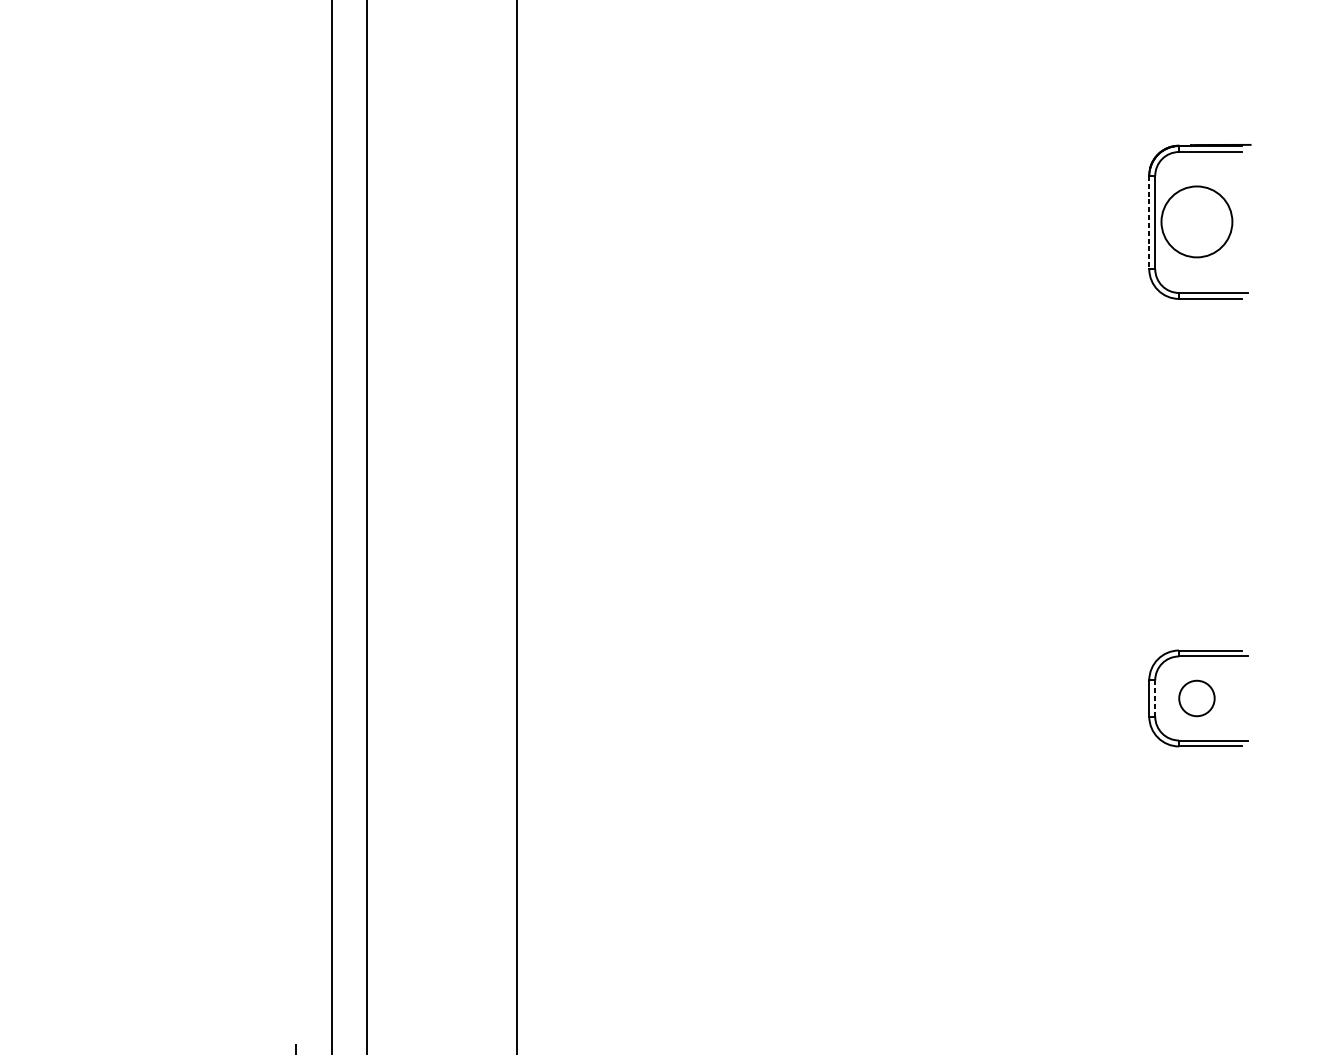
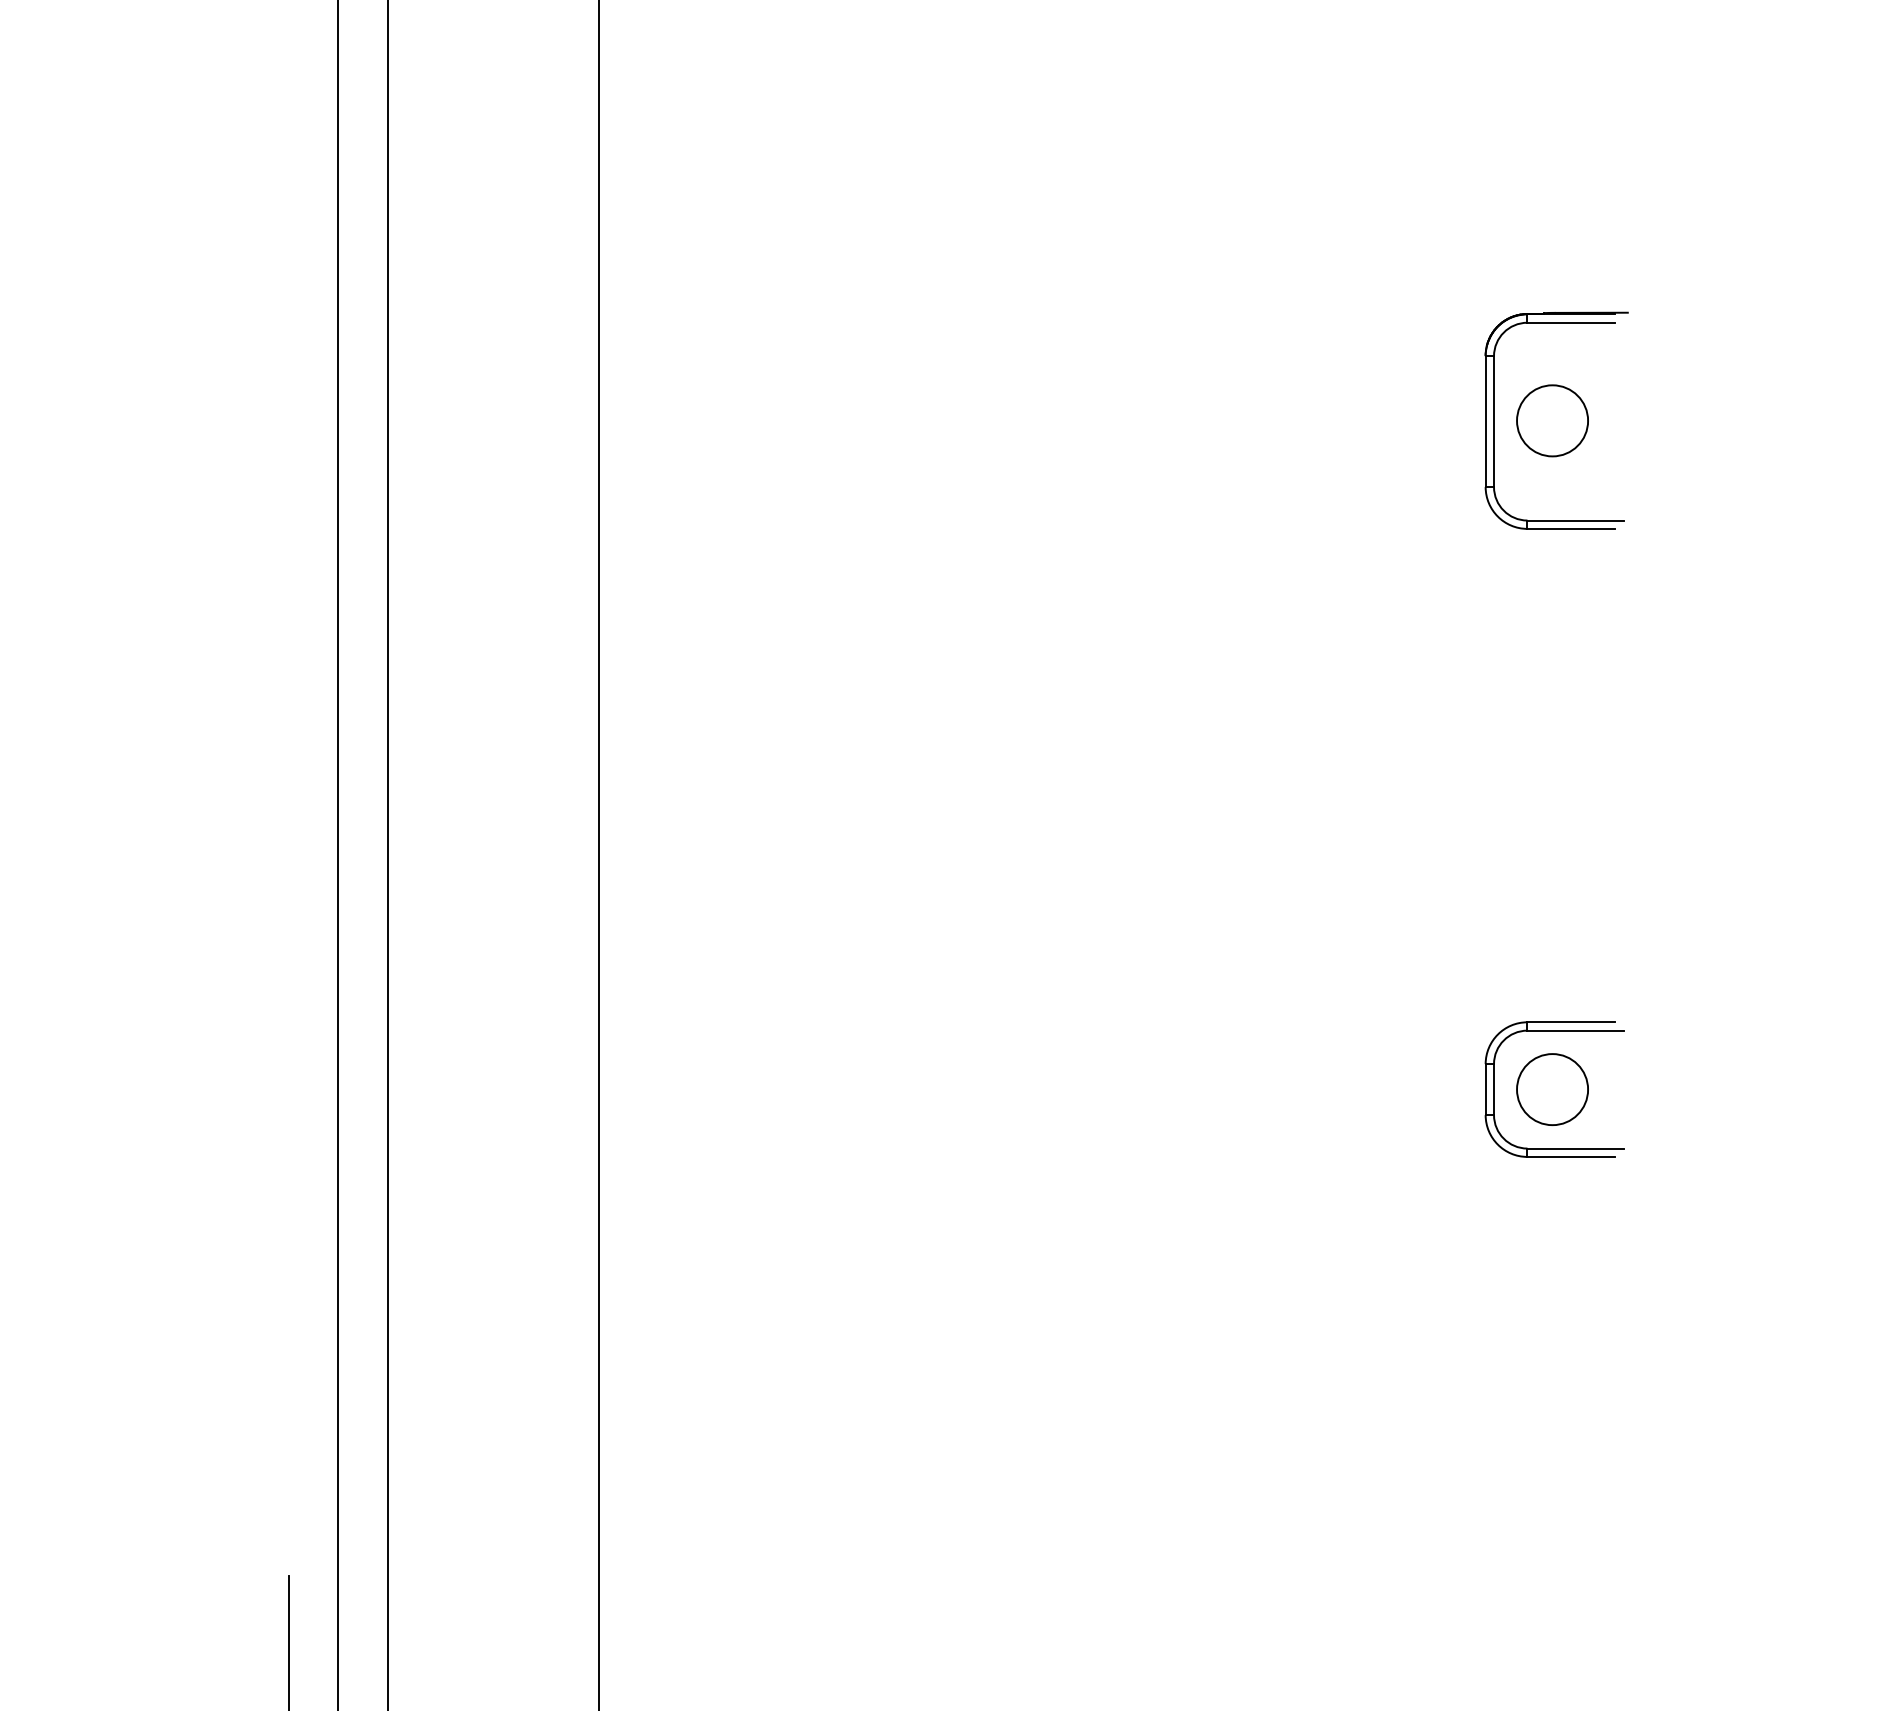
circle: (1196, 221) -> (1552, 420), size x0.71
line: (1149, 223) -> (1485, 422), dashed -> solid
line: (1155, 698) -> (1494, 1089), dashed -> solid
circle: (1196, 698) -> (1552, 1089), size x1.43

